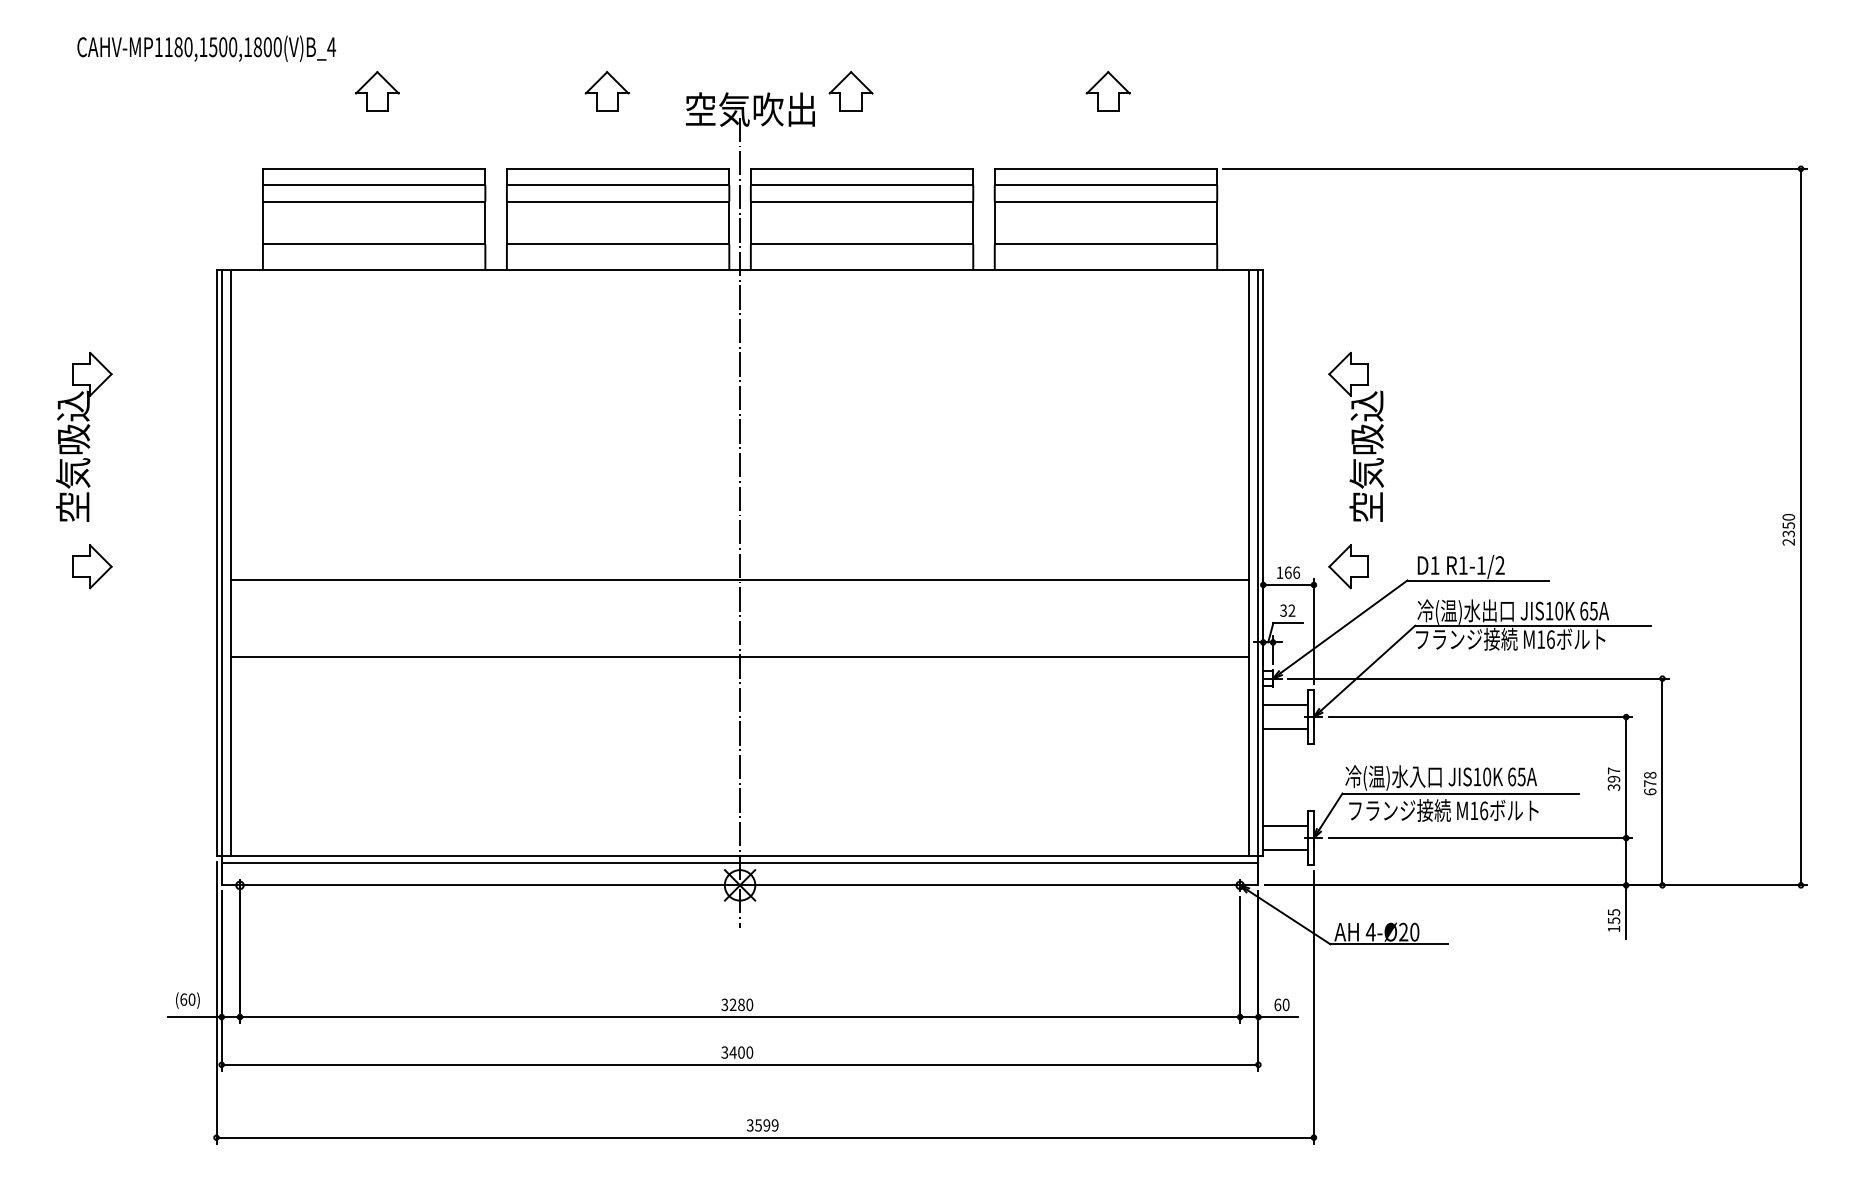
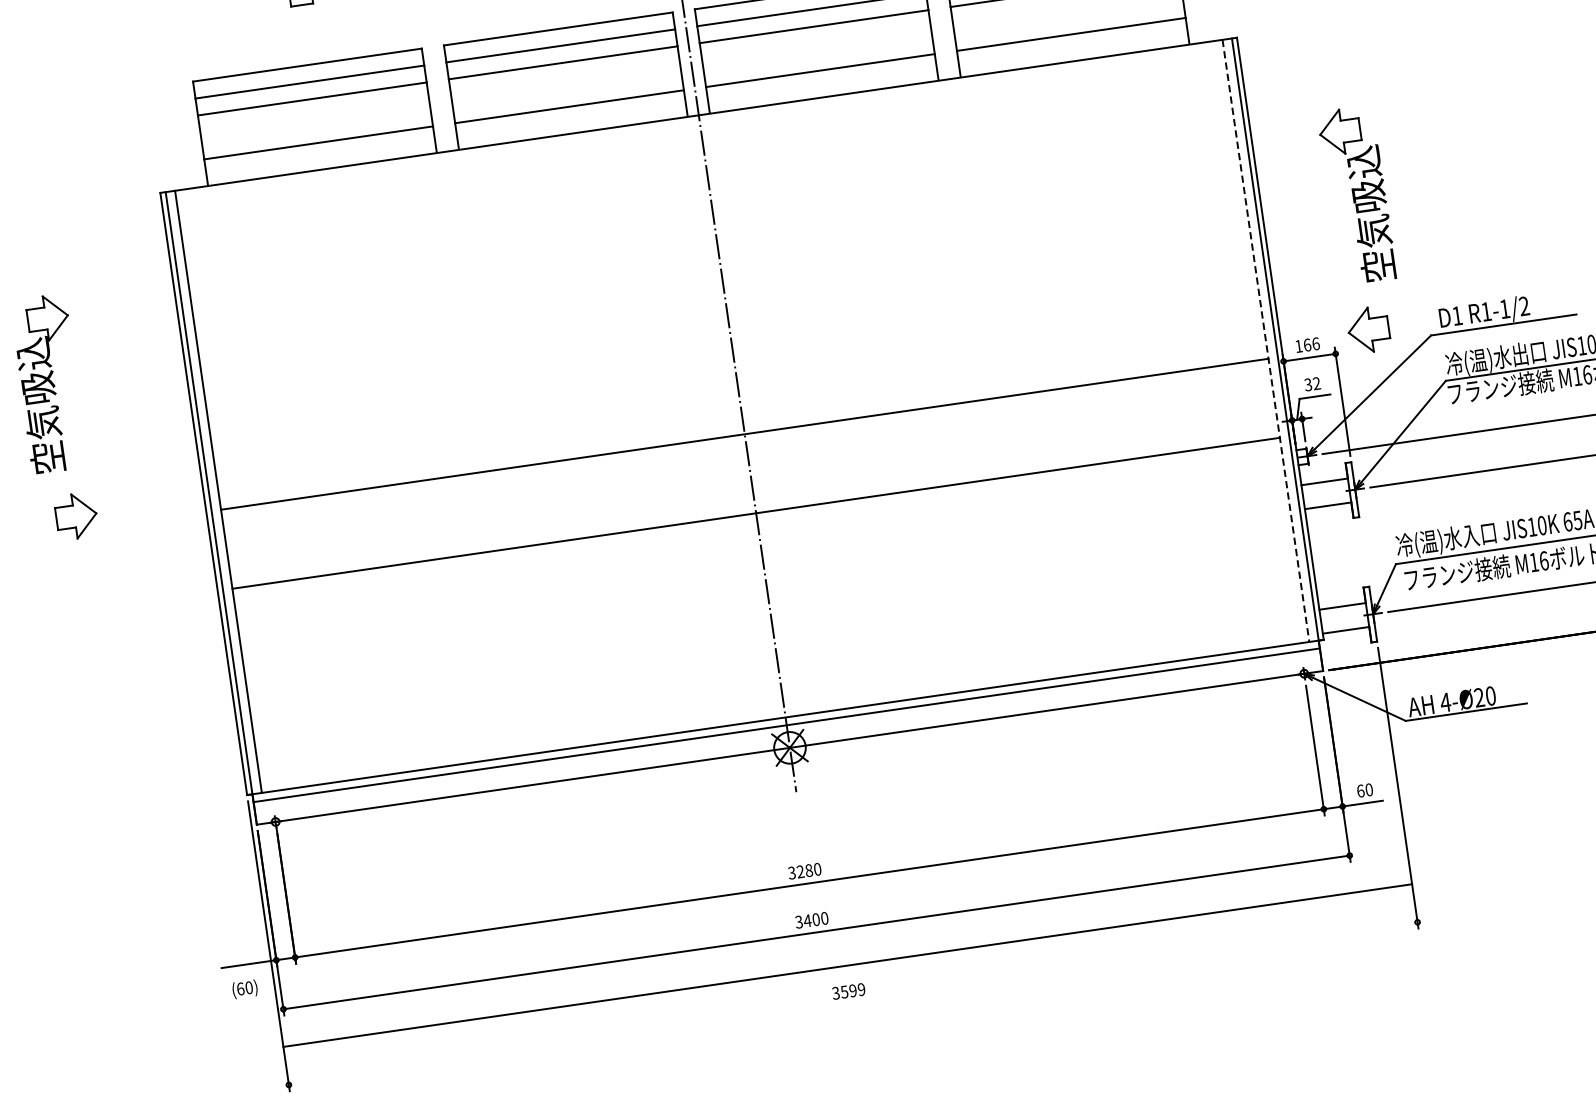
line: (1249, 563) -> (1266, 341), solid -> dashed
text: (187, 1000) -> (244, 989), moved
line: (764, 1137) -> (846, 965), moved

